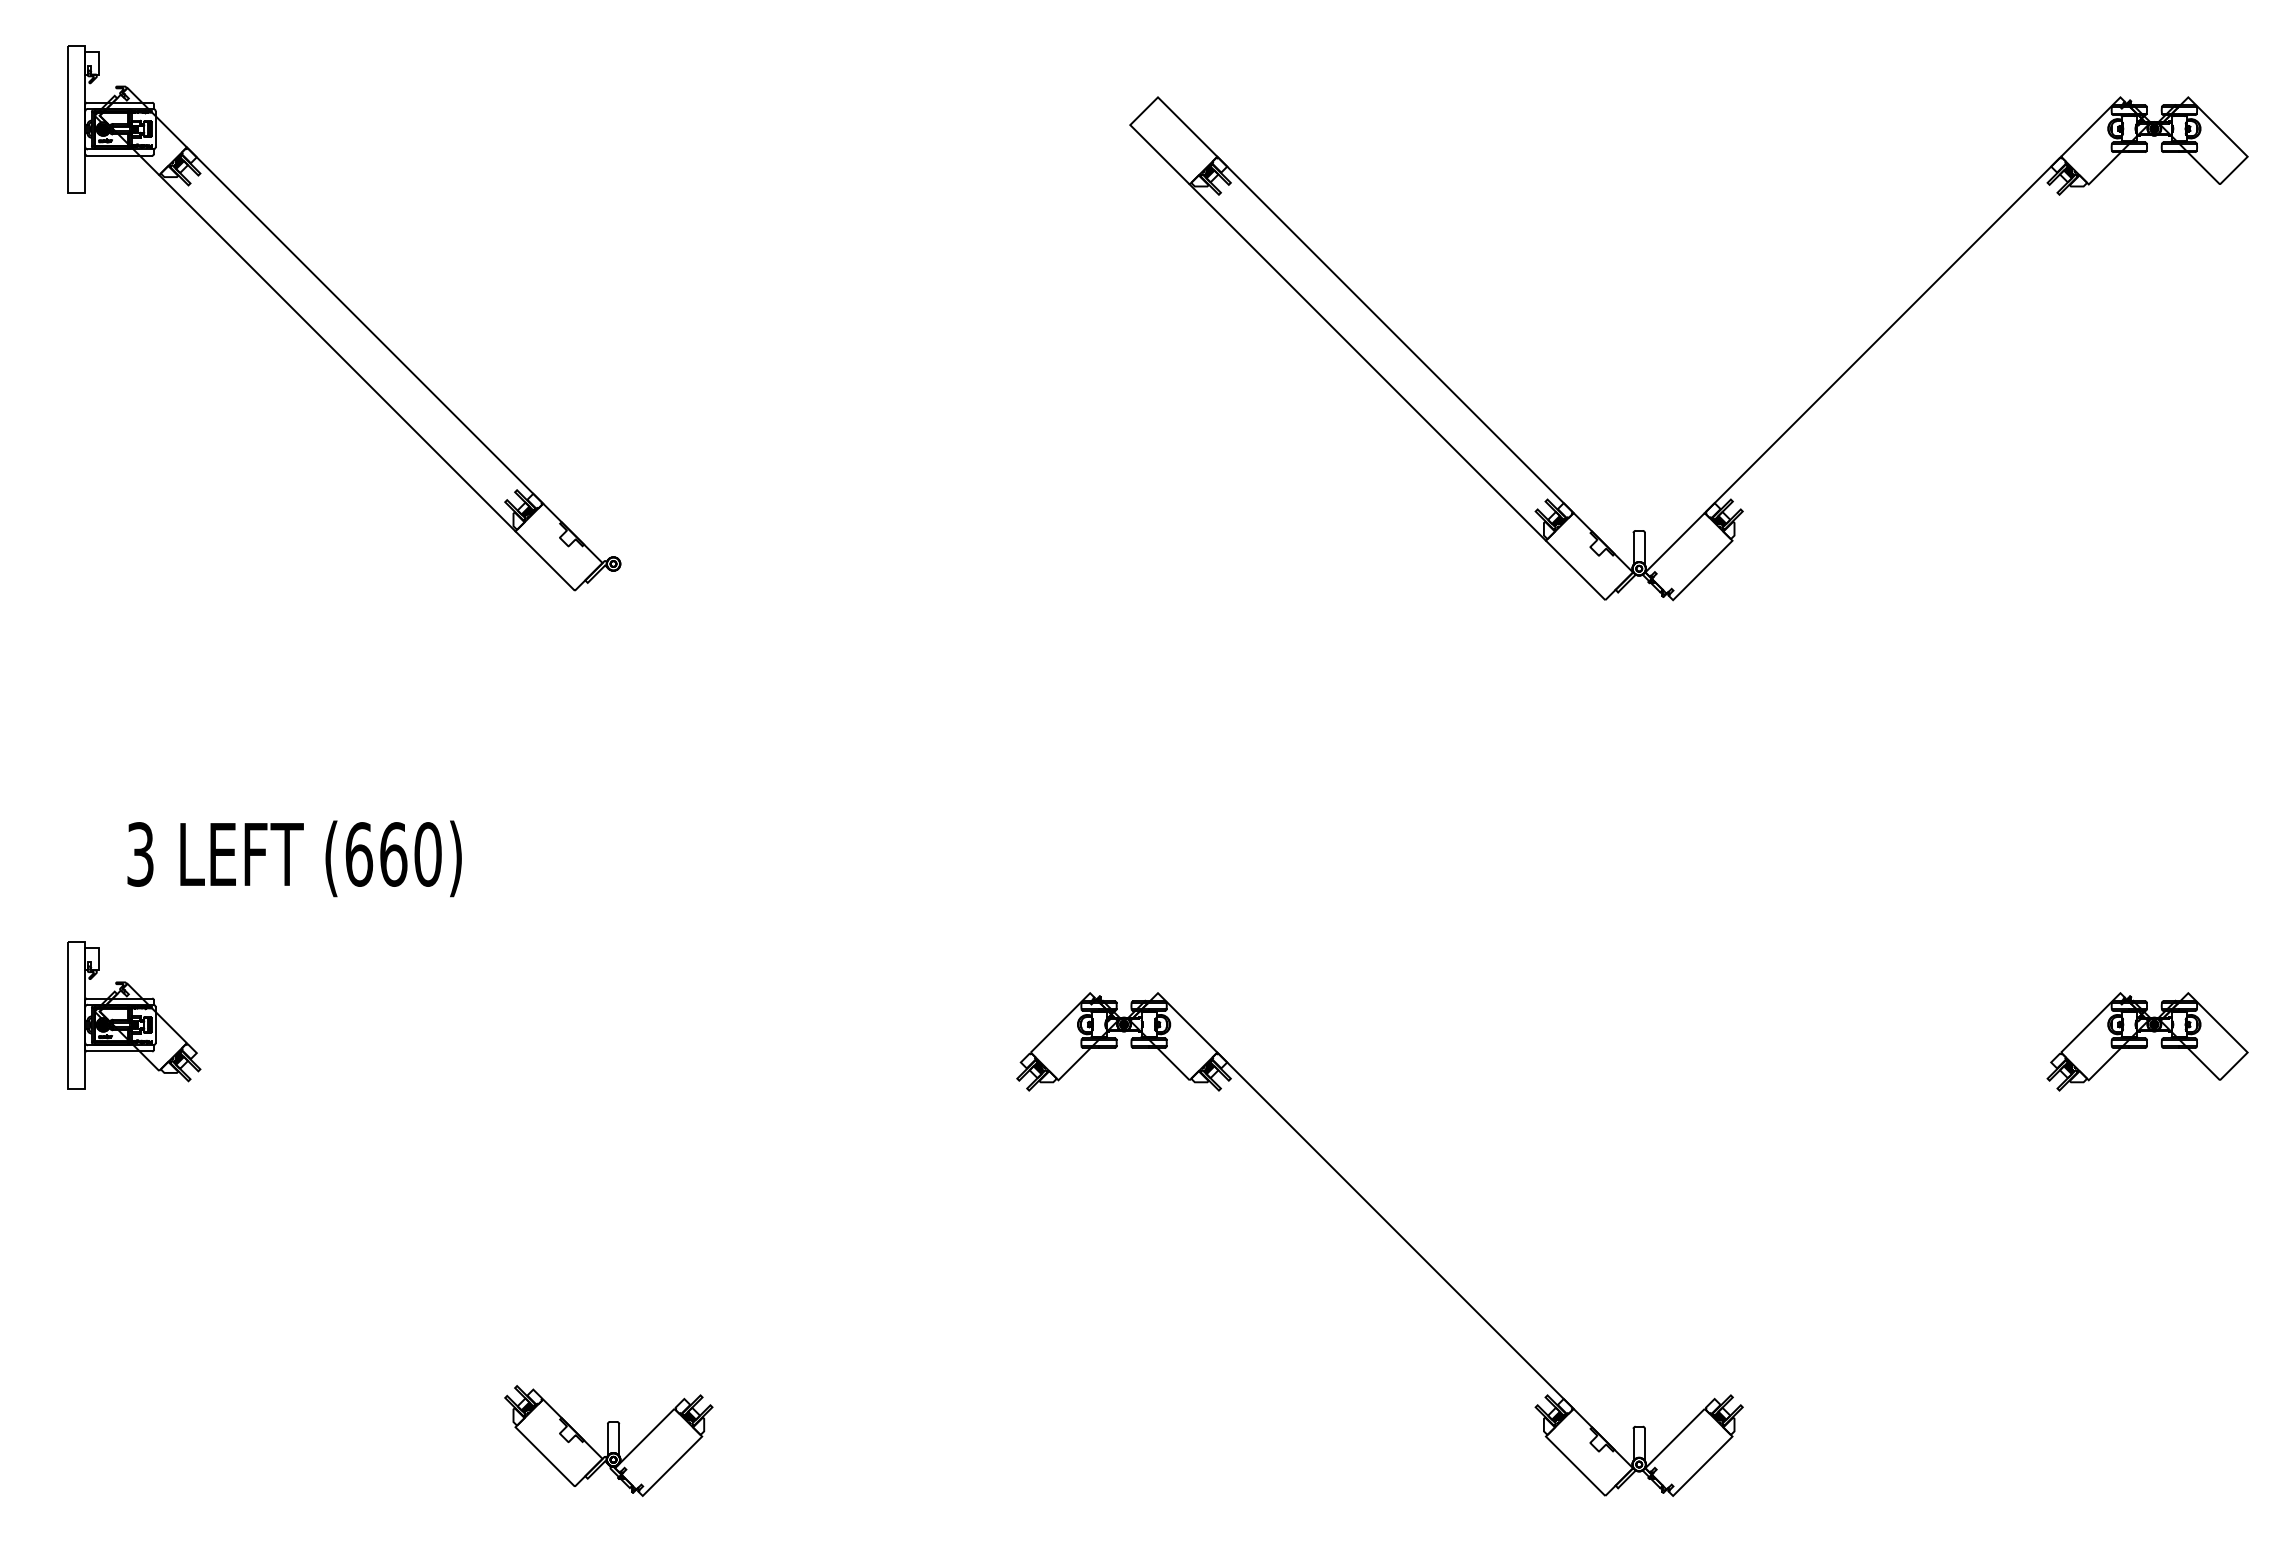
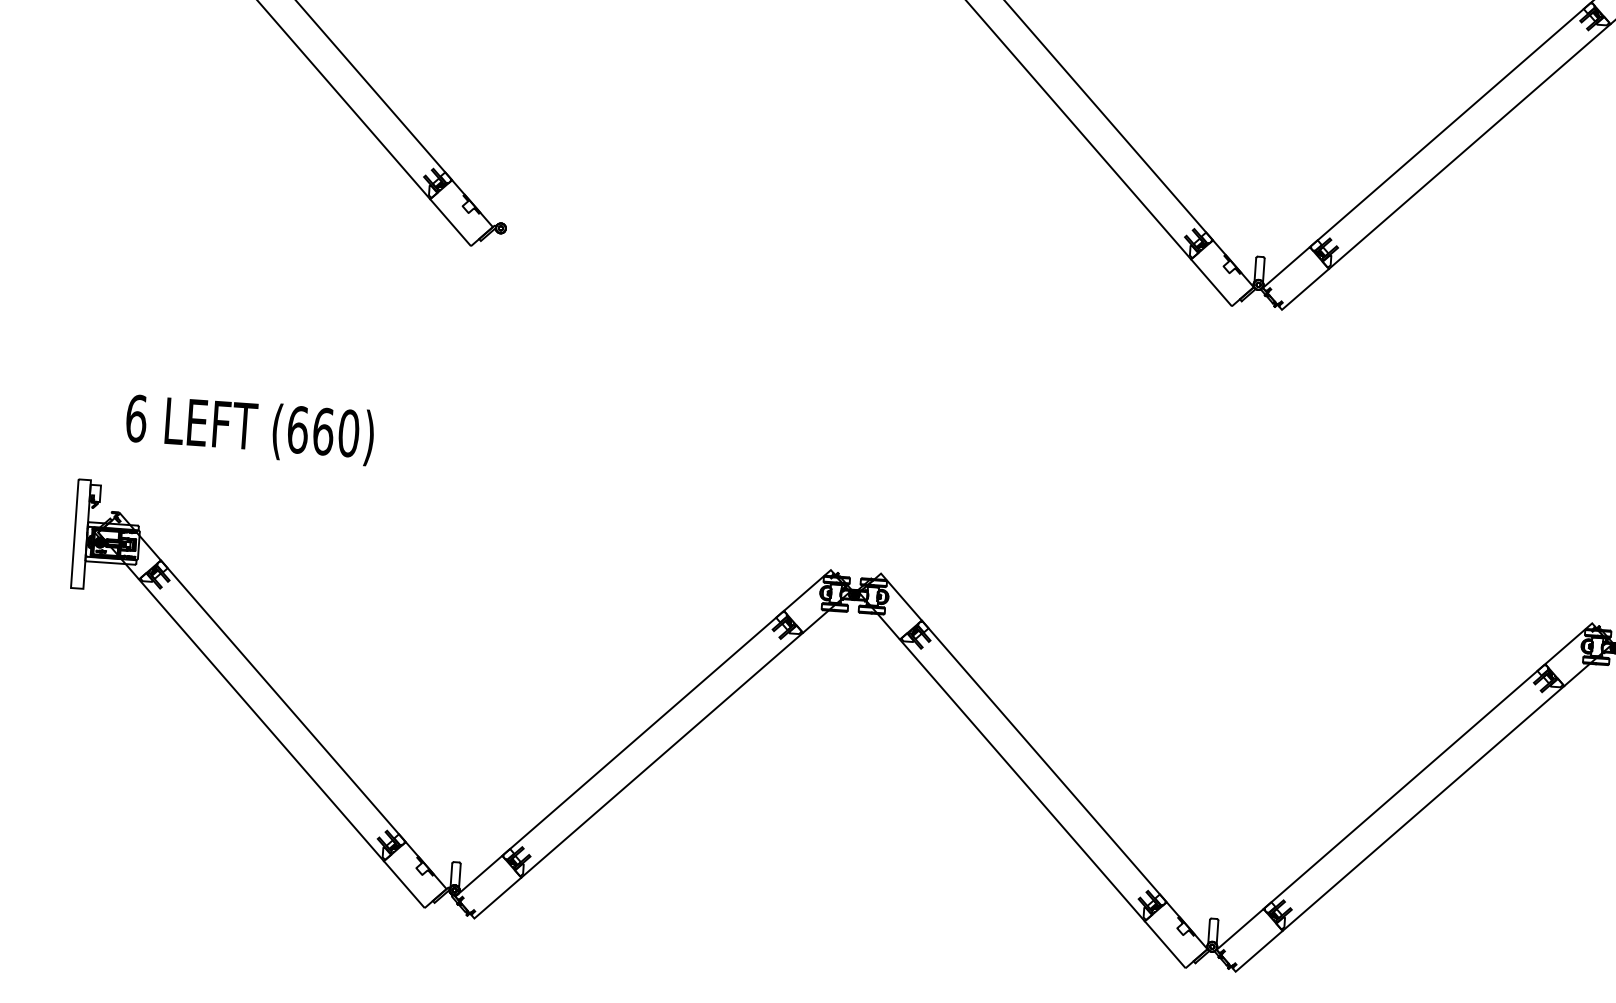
line: (1910, 362) -> (1469, 146), added
text: (140, 854) -> (136, 418), 3 -> 6
line: (364, 1221) -> (282, 701), added
line: (852, 1230) -> (643, 733), added
line: (1882, 1230) -> (1404, 786), added
line: (337, 1248) -> (261, 719), added
line: (880, 1258) -> (662, 755), added
line: (1367, 1258) -> (1022, 780), added
line: (1910, 1258) -> (1423, 808), added

